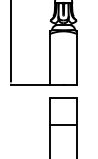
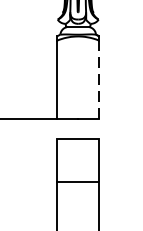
line: (77, 58) -> (99, 78), solid -> dashed

